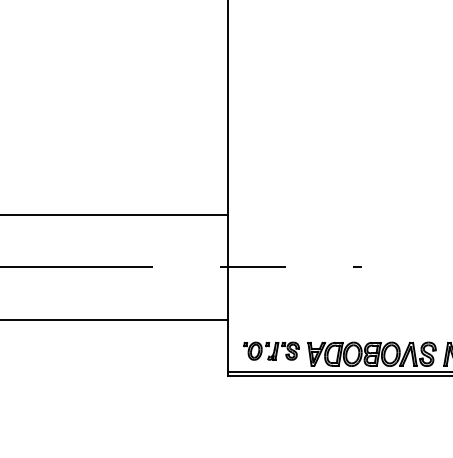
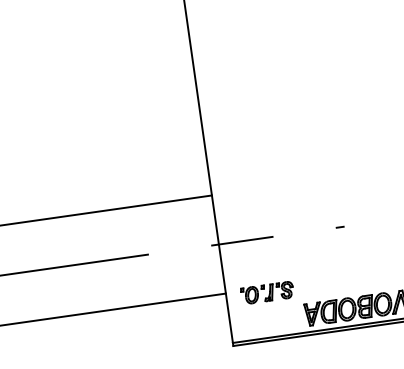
part: (271, 350) -> (267, 292), moved

